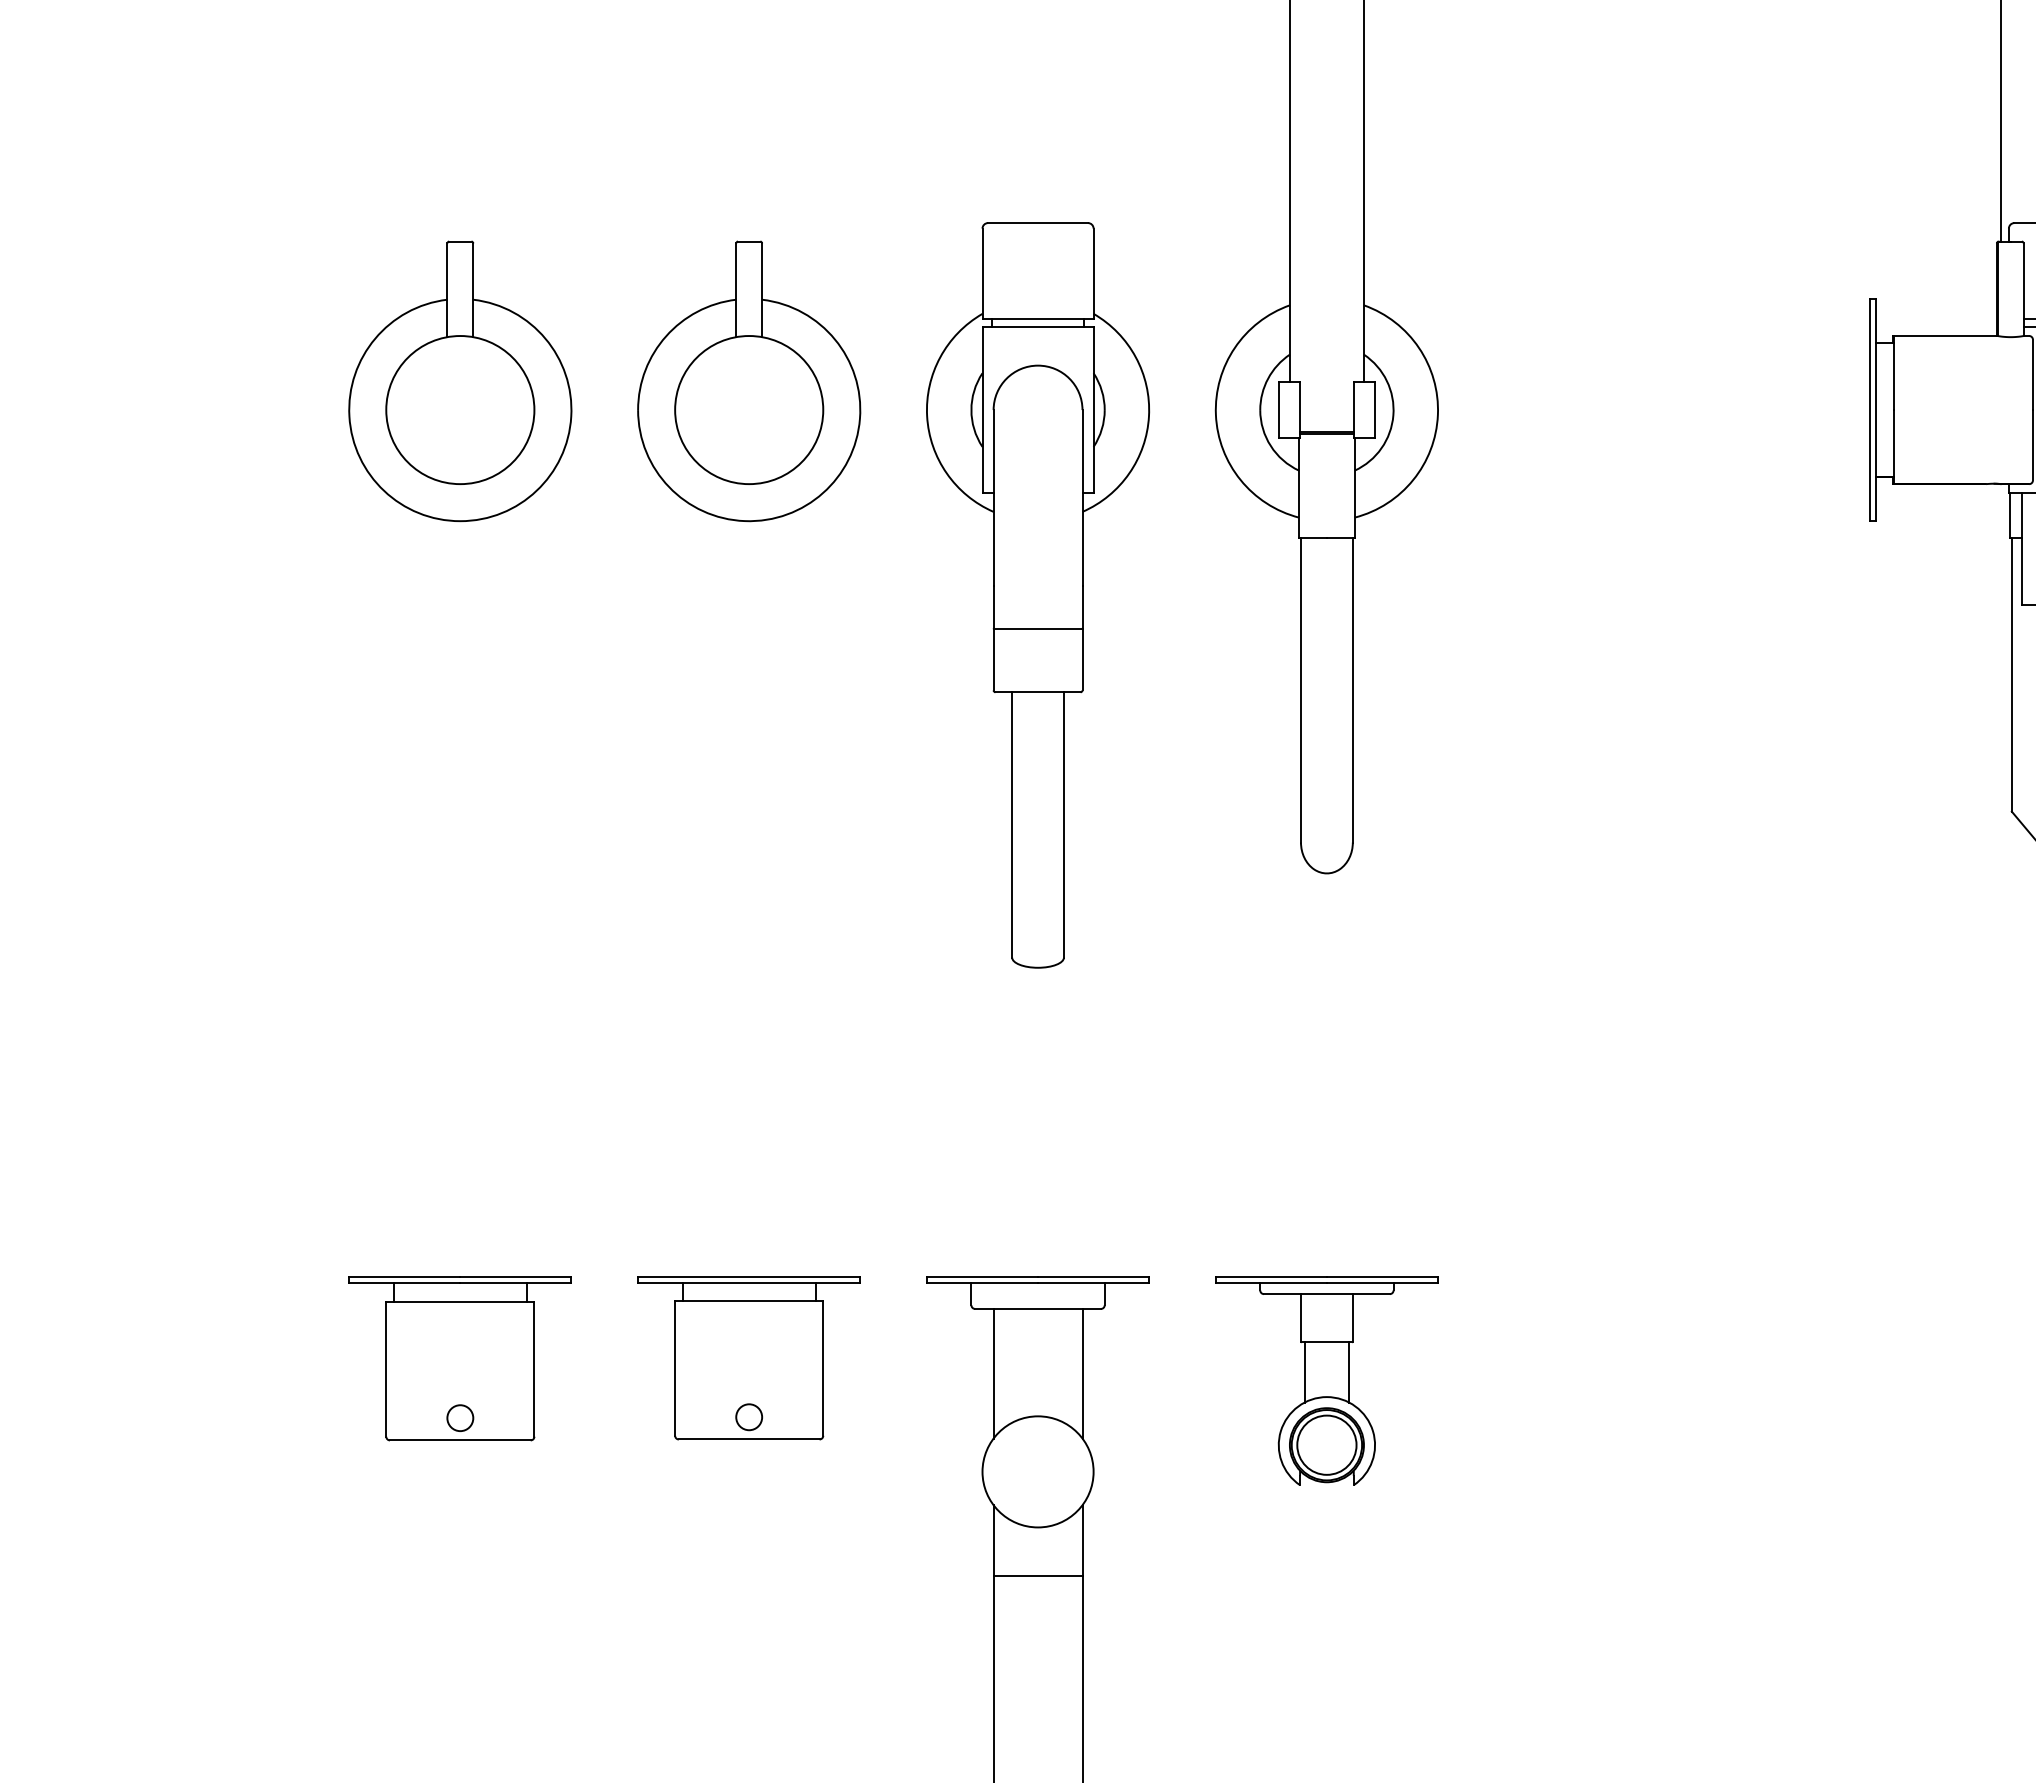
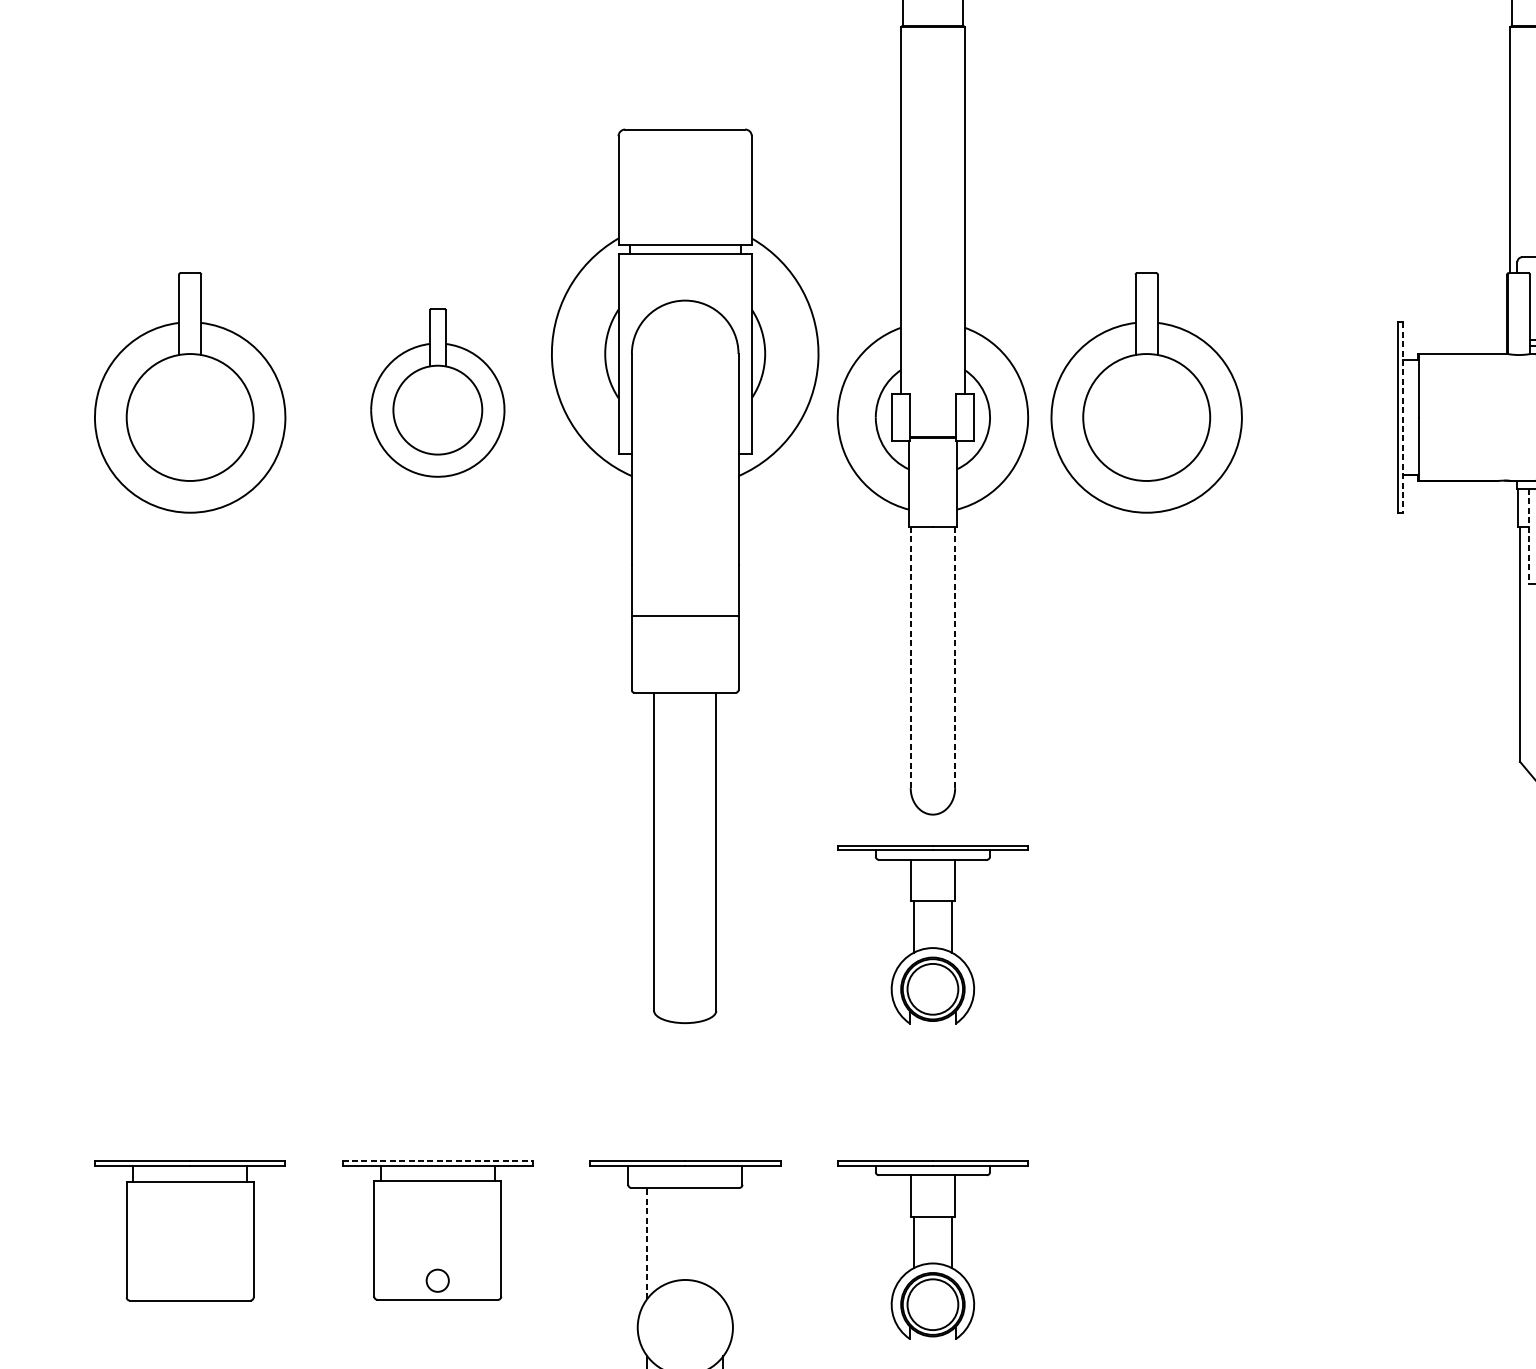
part: (749, 381) -> (438, 393), size x0.7
part: (1576, 381) -> (1146, 393), added
line: (1875, 410) -> (1403, 417), solid -> dashed
line: (2021, 548) -> (1528, 536), solid -> dashed
part: (1038, 595) -> (685, 576), size x1.4
line: (1301, 690) -> (911, 657), solid -> dashed
line: (1352, 690) -> (954, 657), solid -> dashed
part: (1326, 1012) -> (932, 933), added
line: (749, 1277) -> (438, 1160), solid -> dashed
line: (993, 1373) -> (647, 1243), solid -> dashed
line: (1082, 1373) -> (723, 1243), removed
circle: (460, 1417) -> (190, 1280), removed

